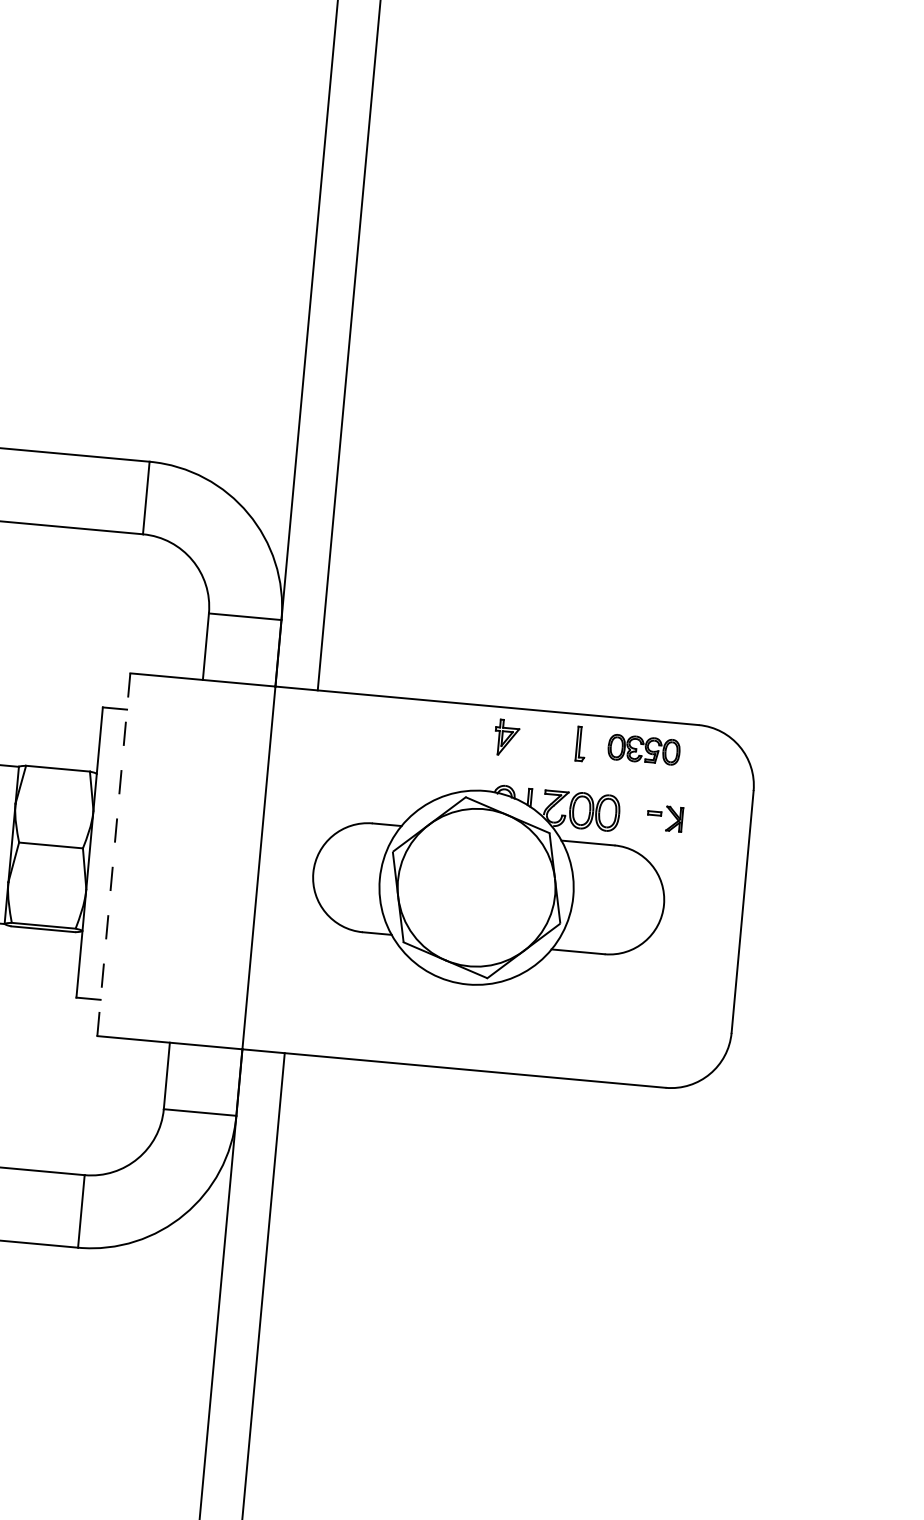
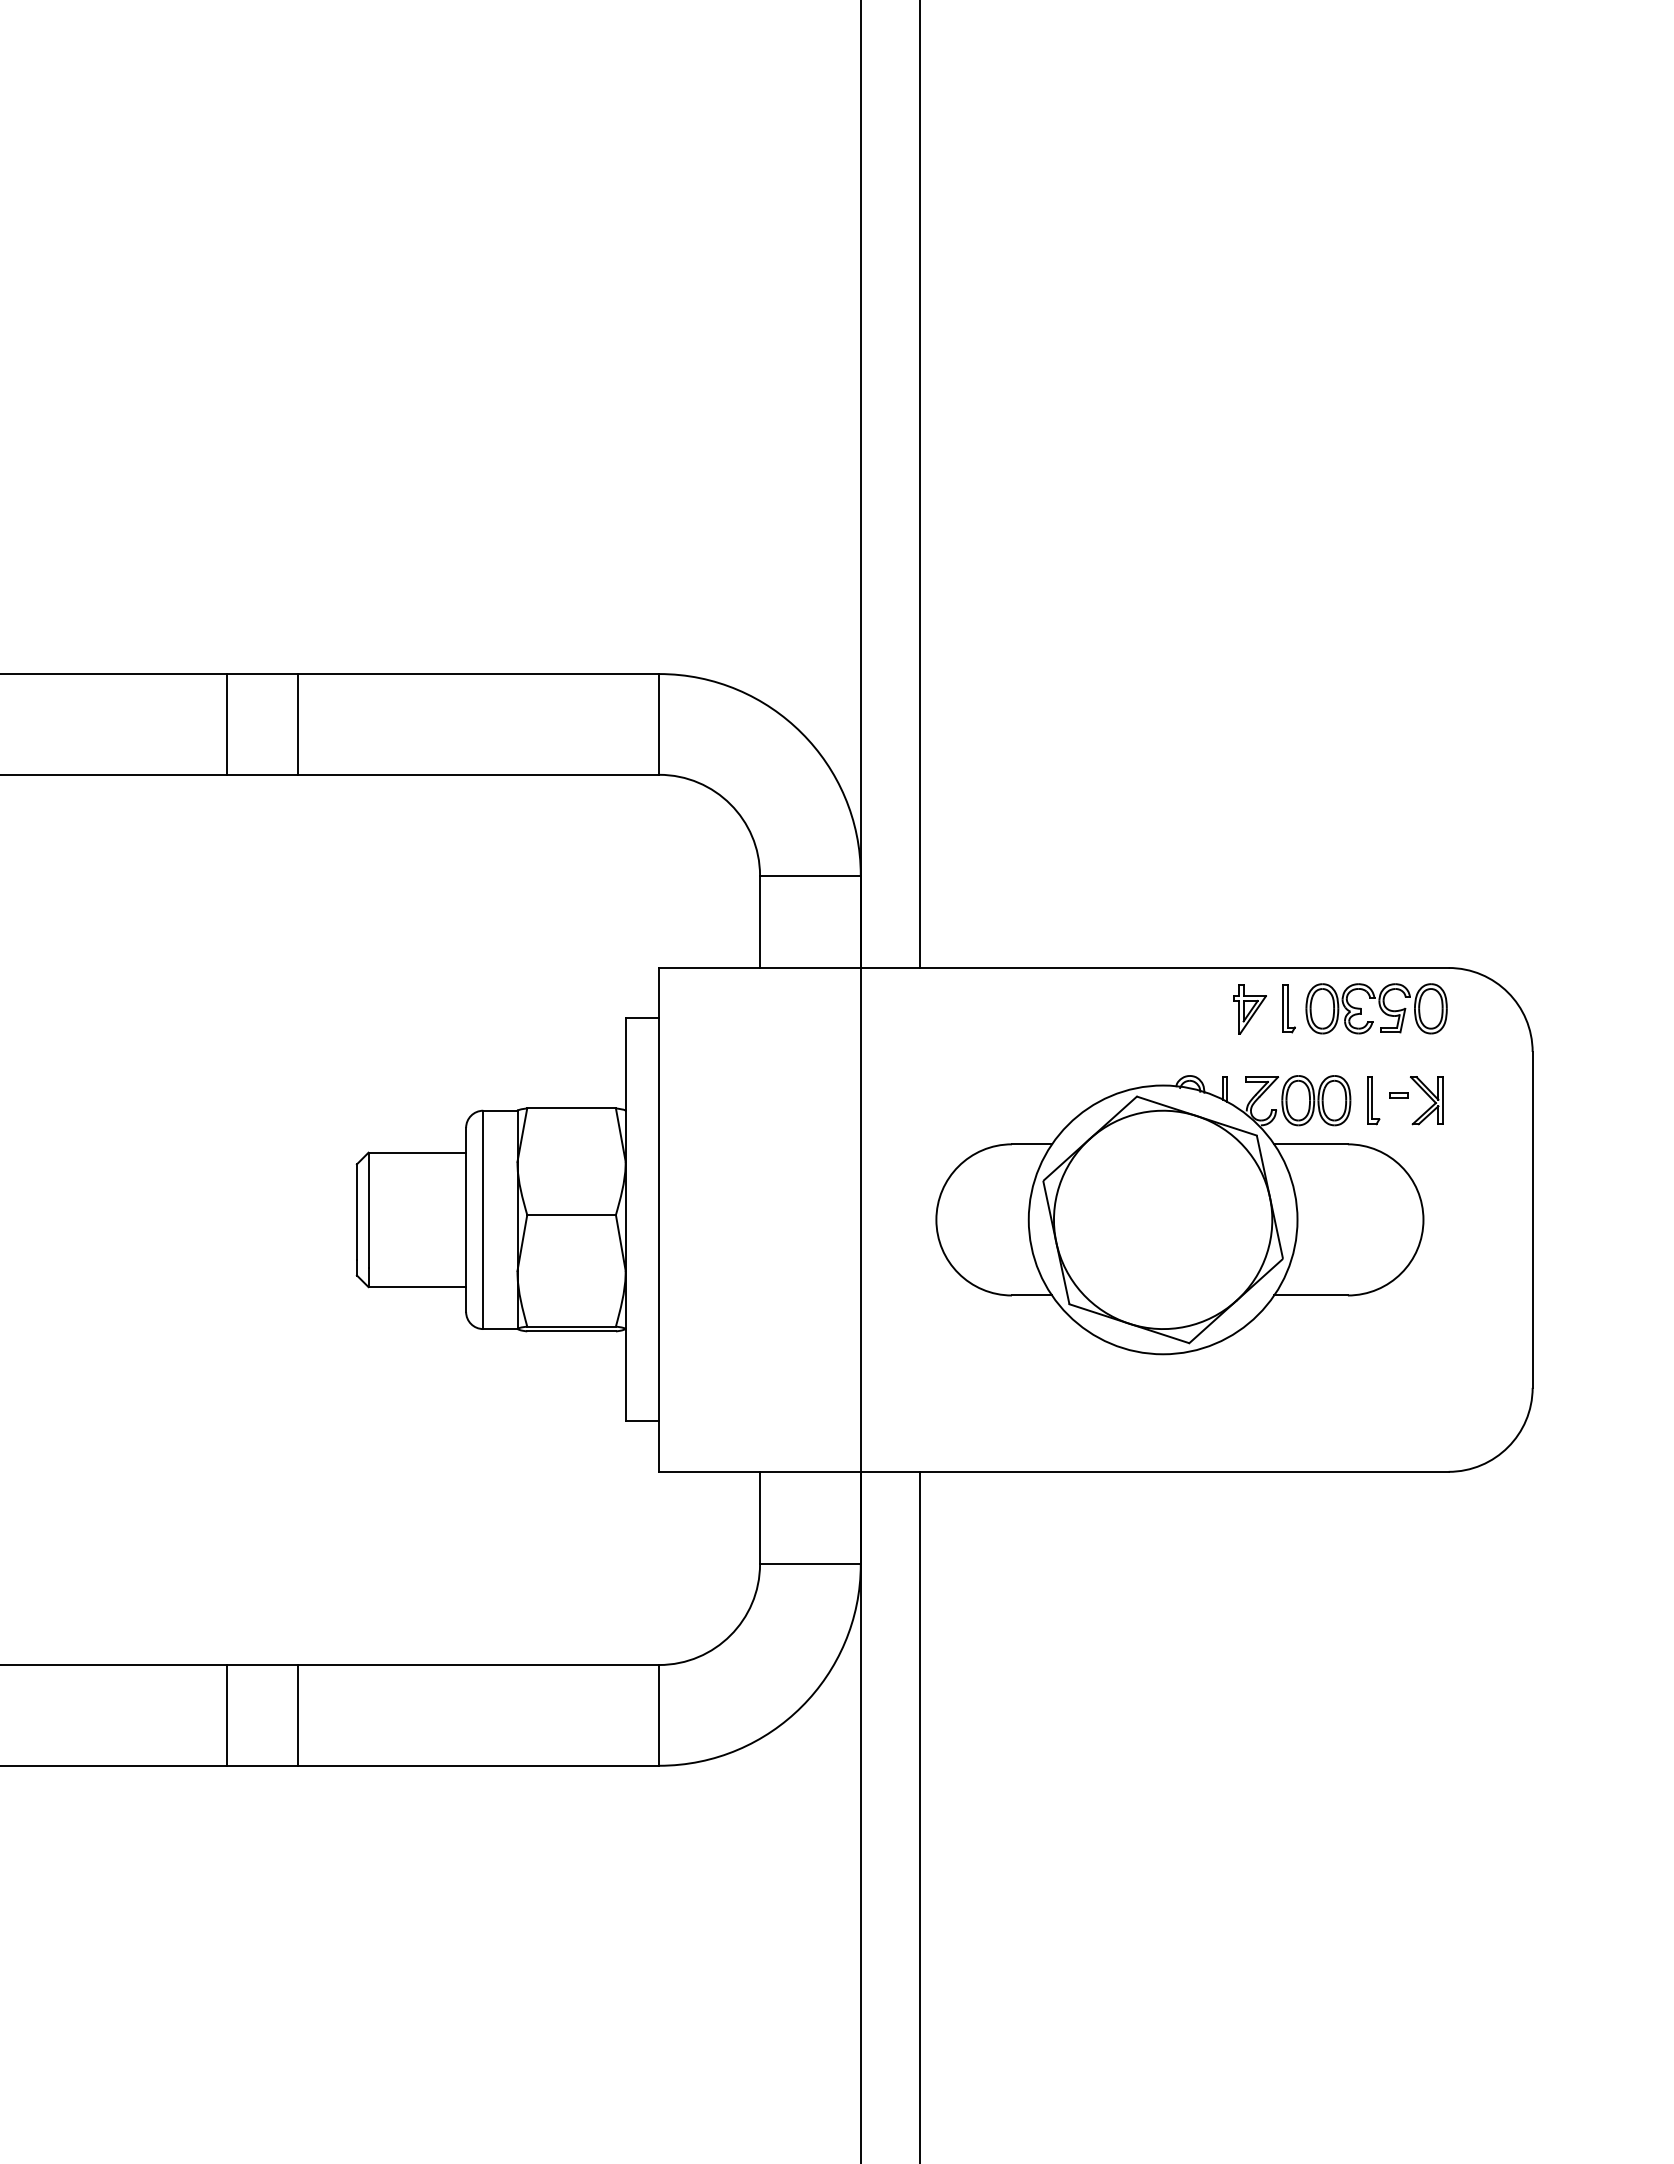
part: (506, 737) -> (1249, 1009), moved
part: (644, 749) -> (1376, 1008), size x1.43
part: (635, 815) -> (1373, 1100), added
part: (674, 819) -> (1426, 1100), size x1.43
line: (114, 854) -> (659, 1219), dashed -> solid

